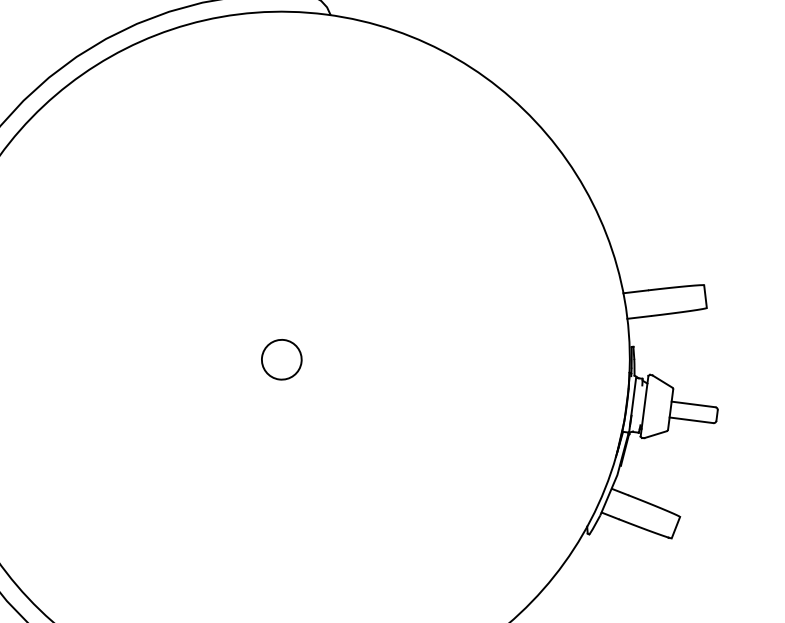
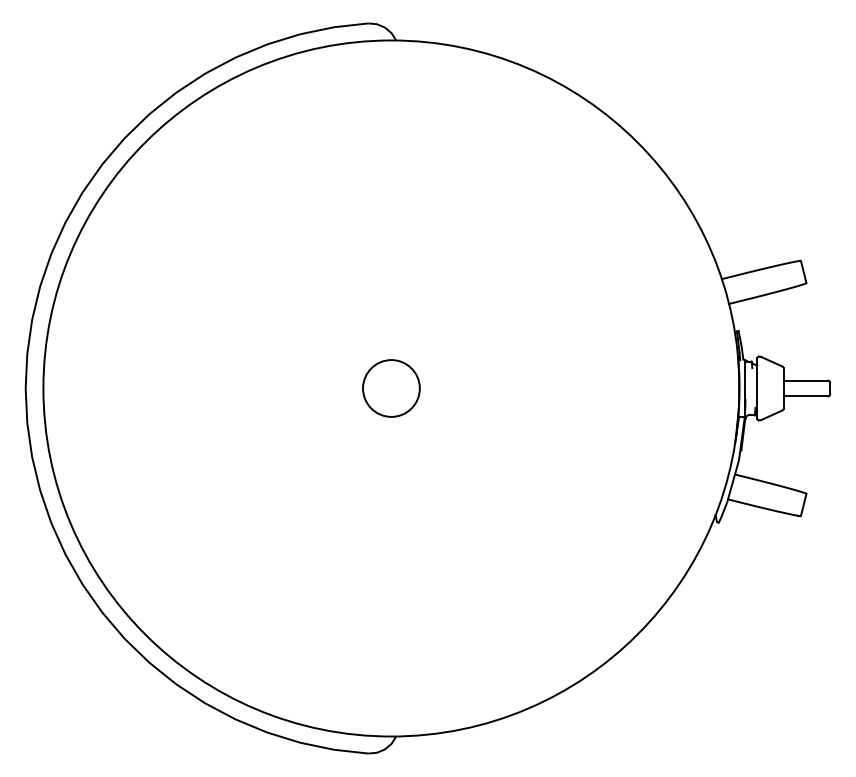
circle: (281, 359) -> (391, 388), size x1.43

